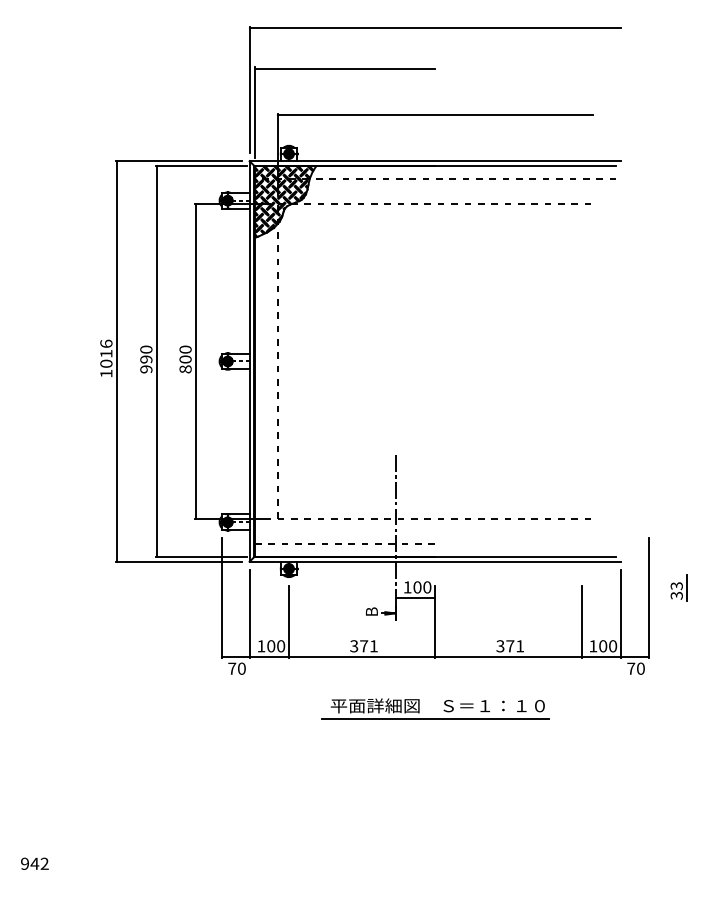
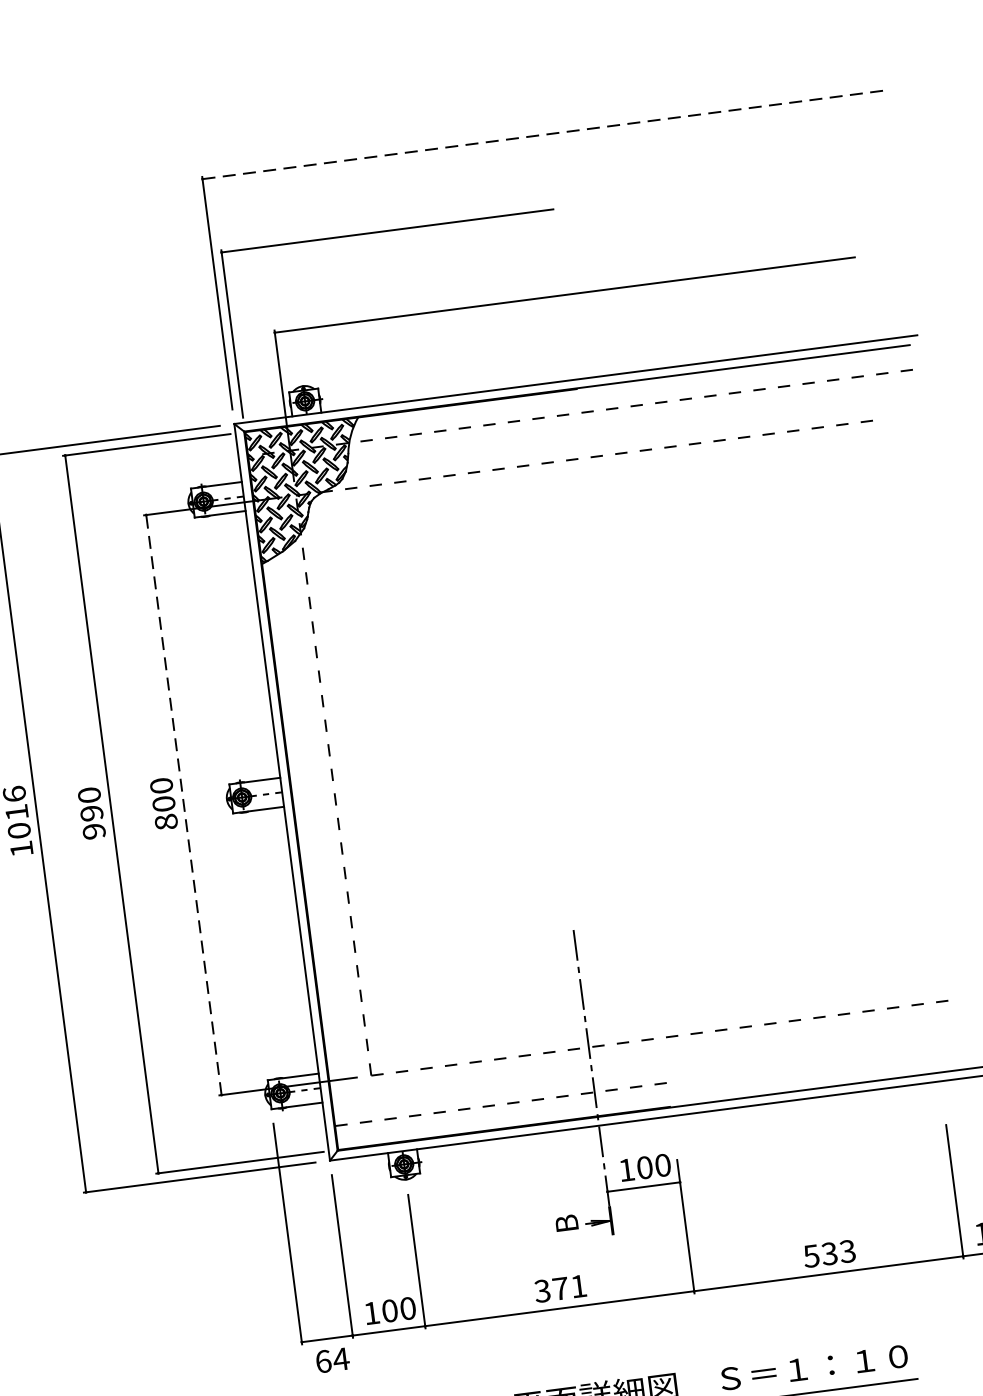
line: (435, 28) -> (544, 135), solid -> dashed
line: (196, 361) -> (184, 805), solid -> dashed
text: (510, 646) -> (830, 1254), 371 -> 533
text: (237, 668) -> (333, 1359), 70 -> 64

